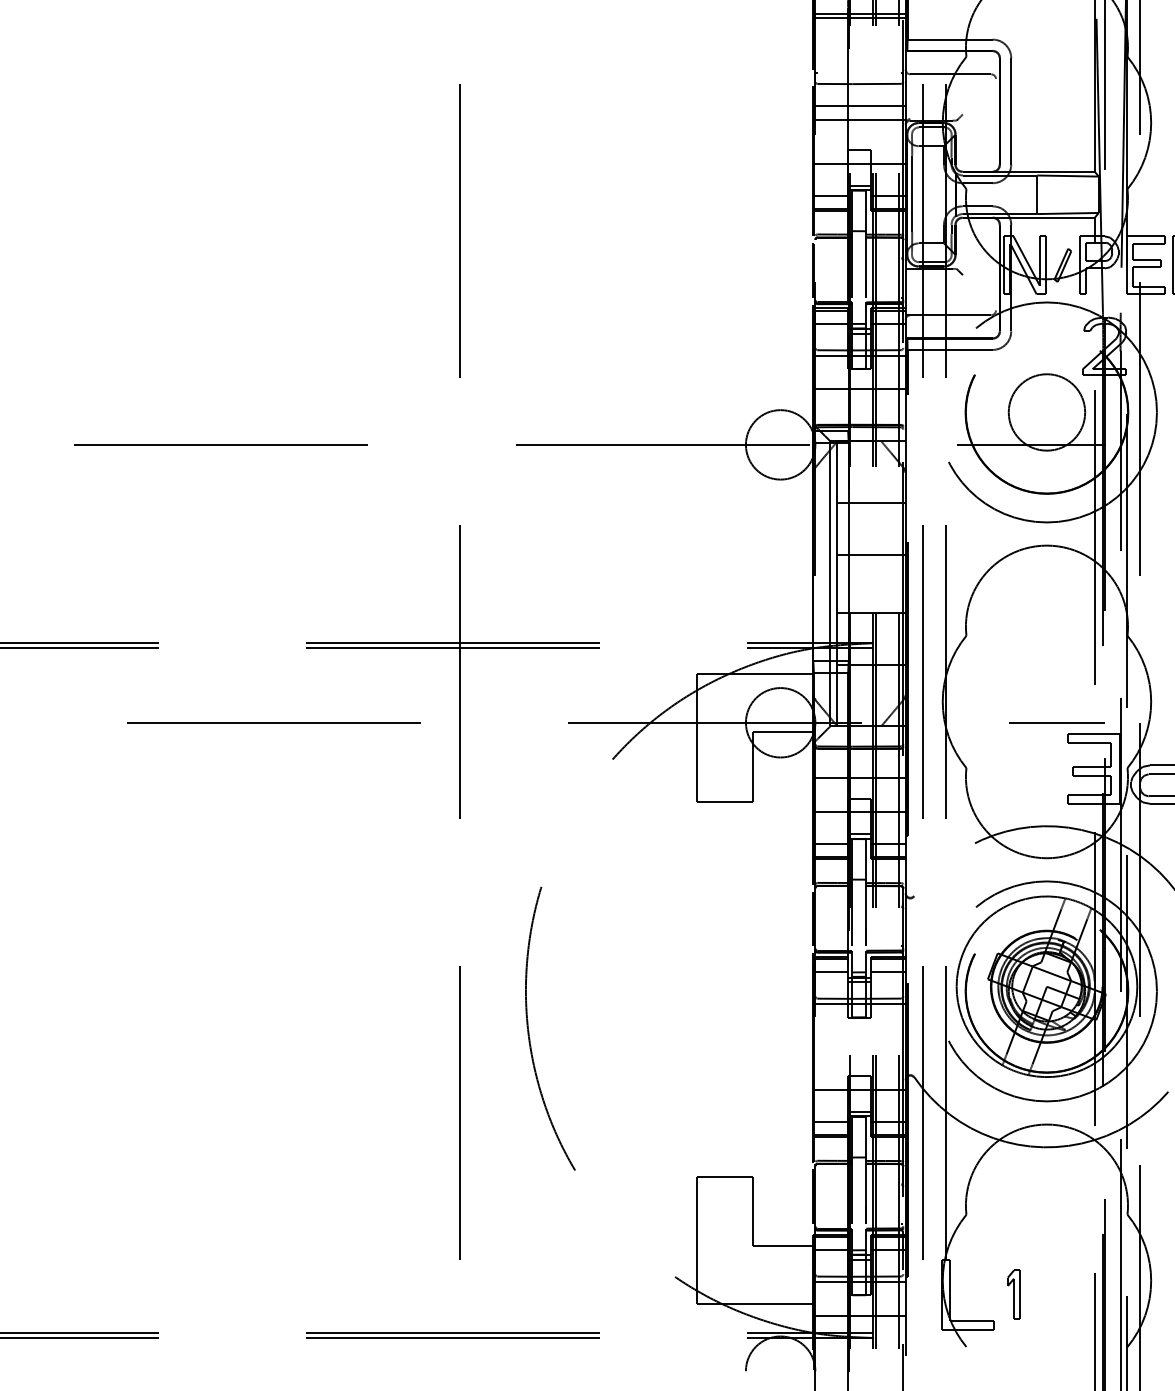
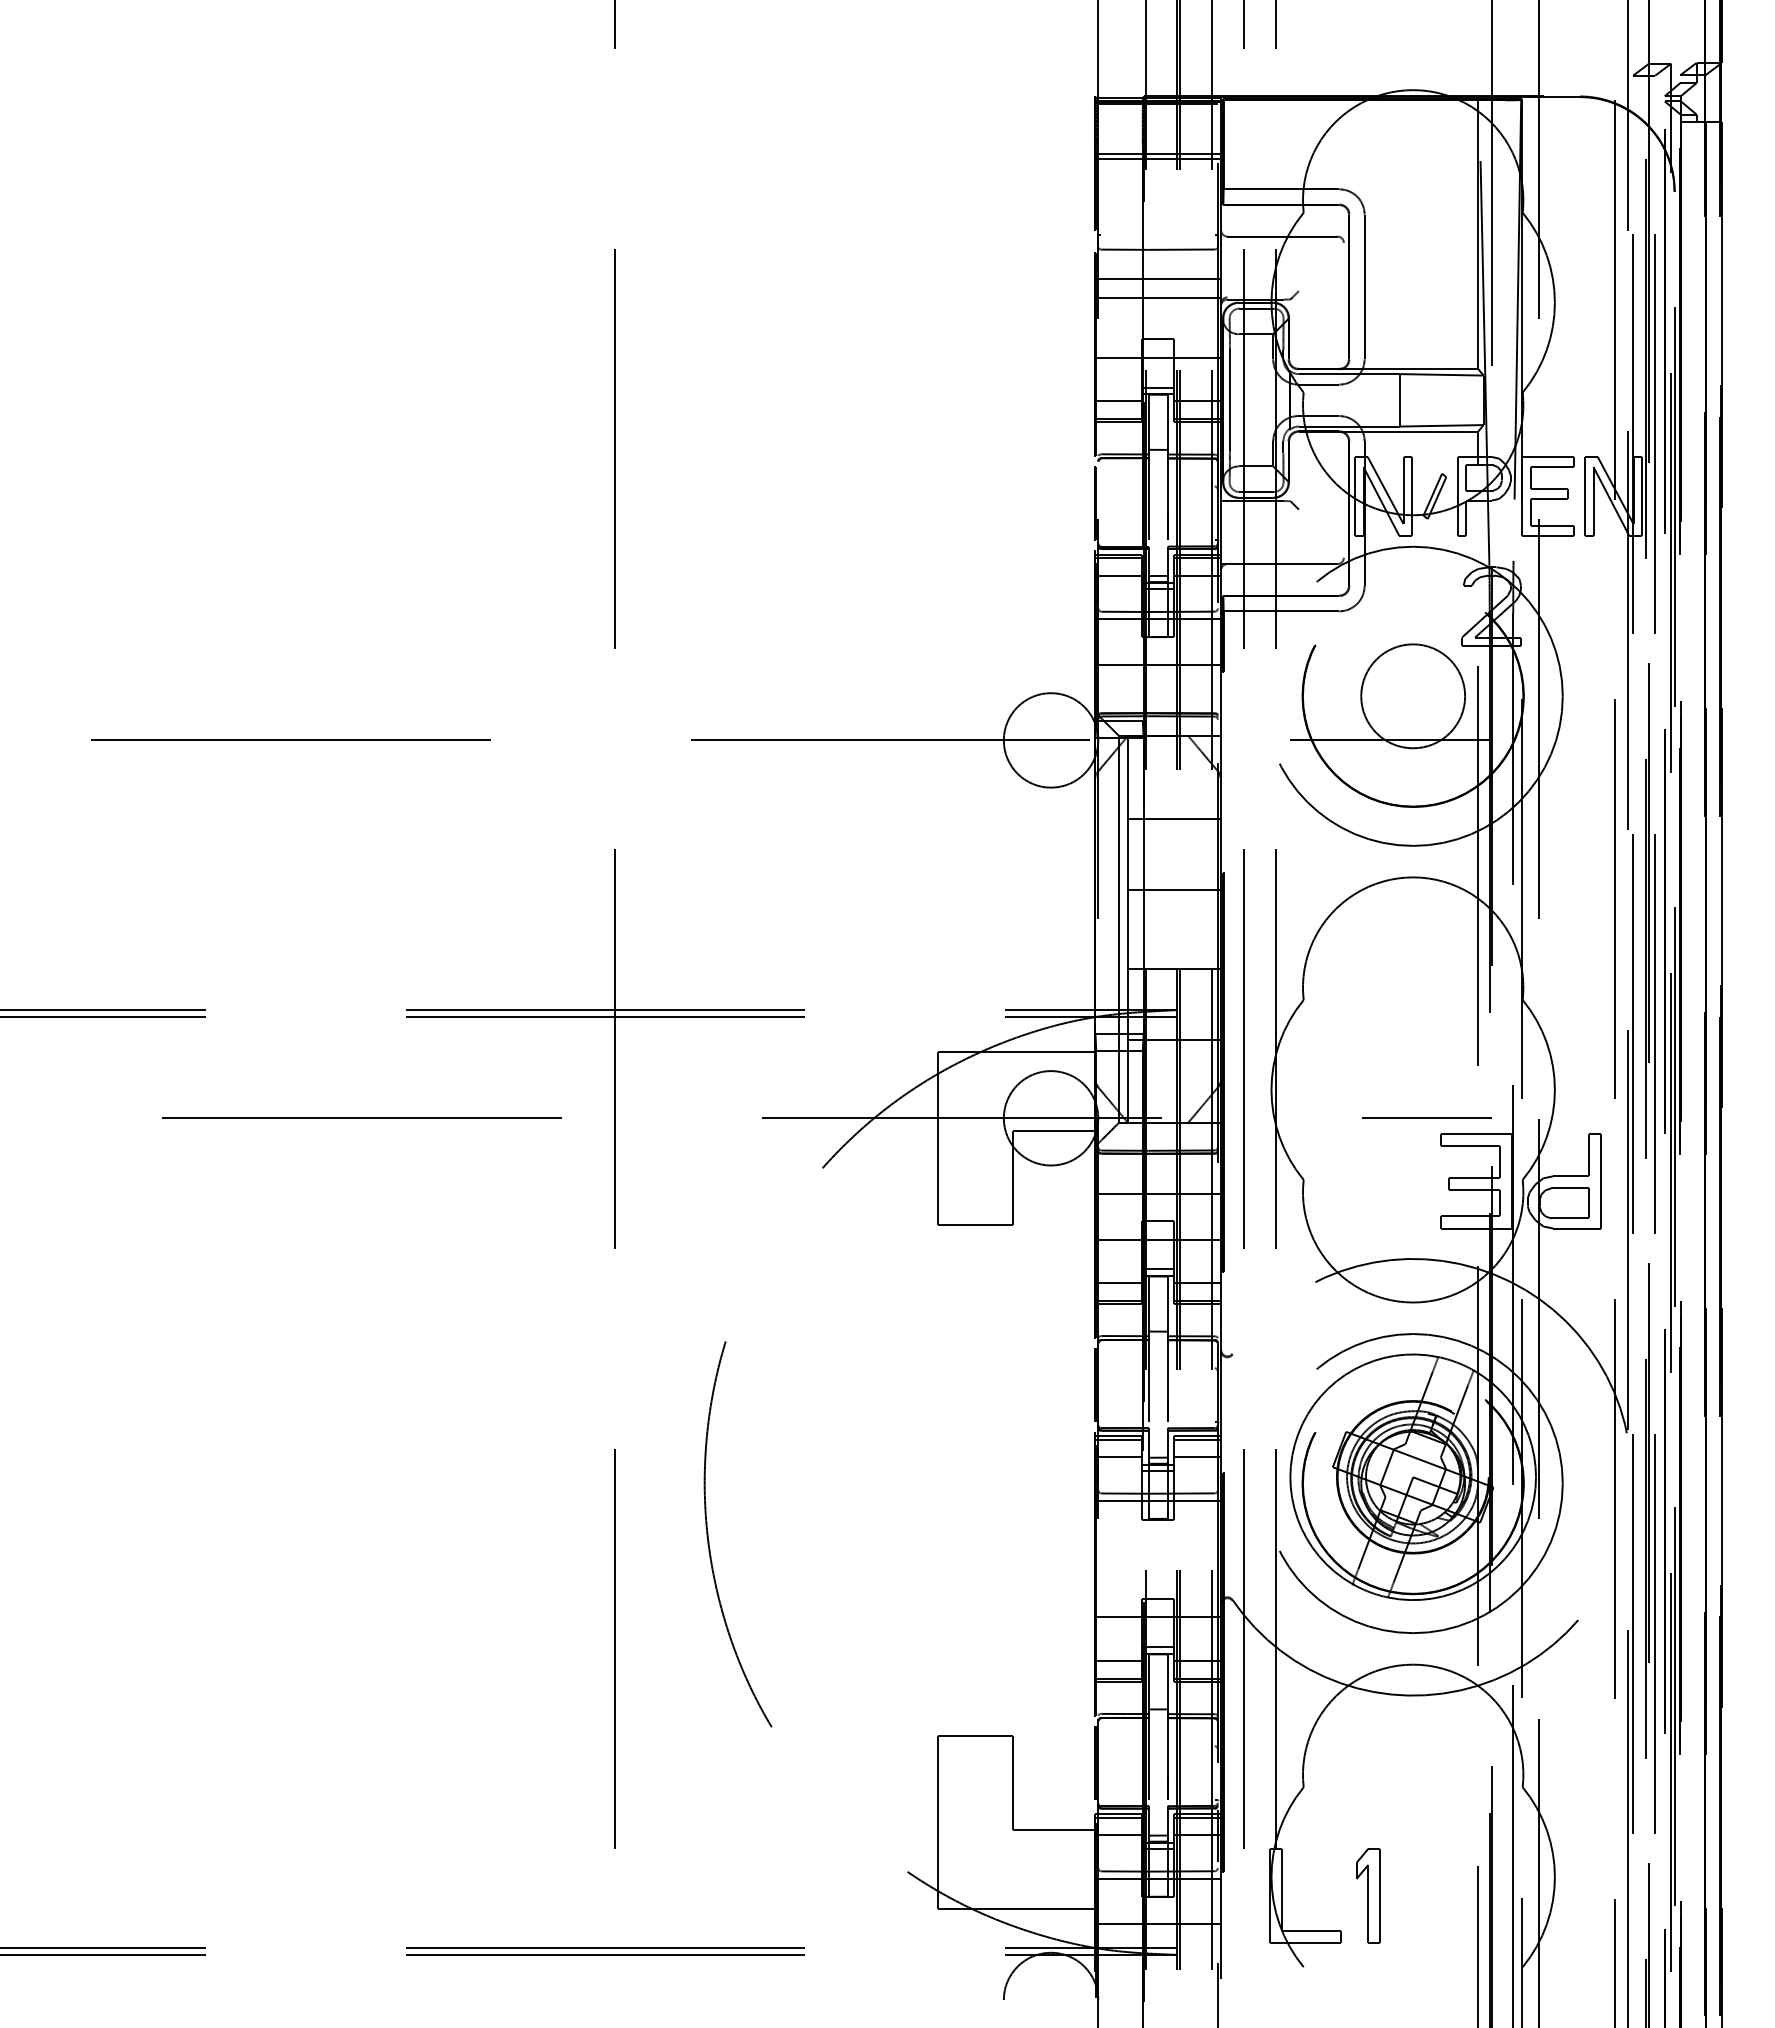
part: (1014, 1294) -> (1368, 1895), size x1.43

